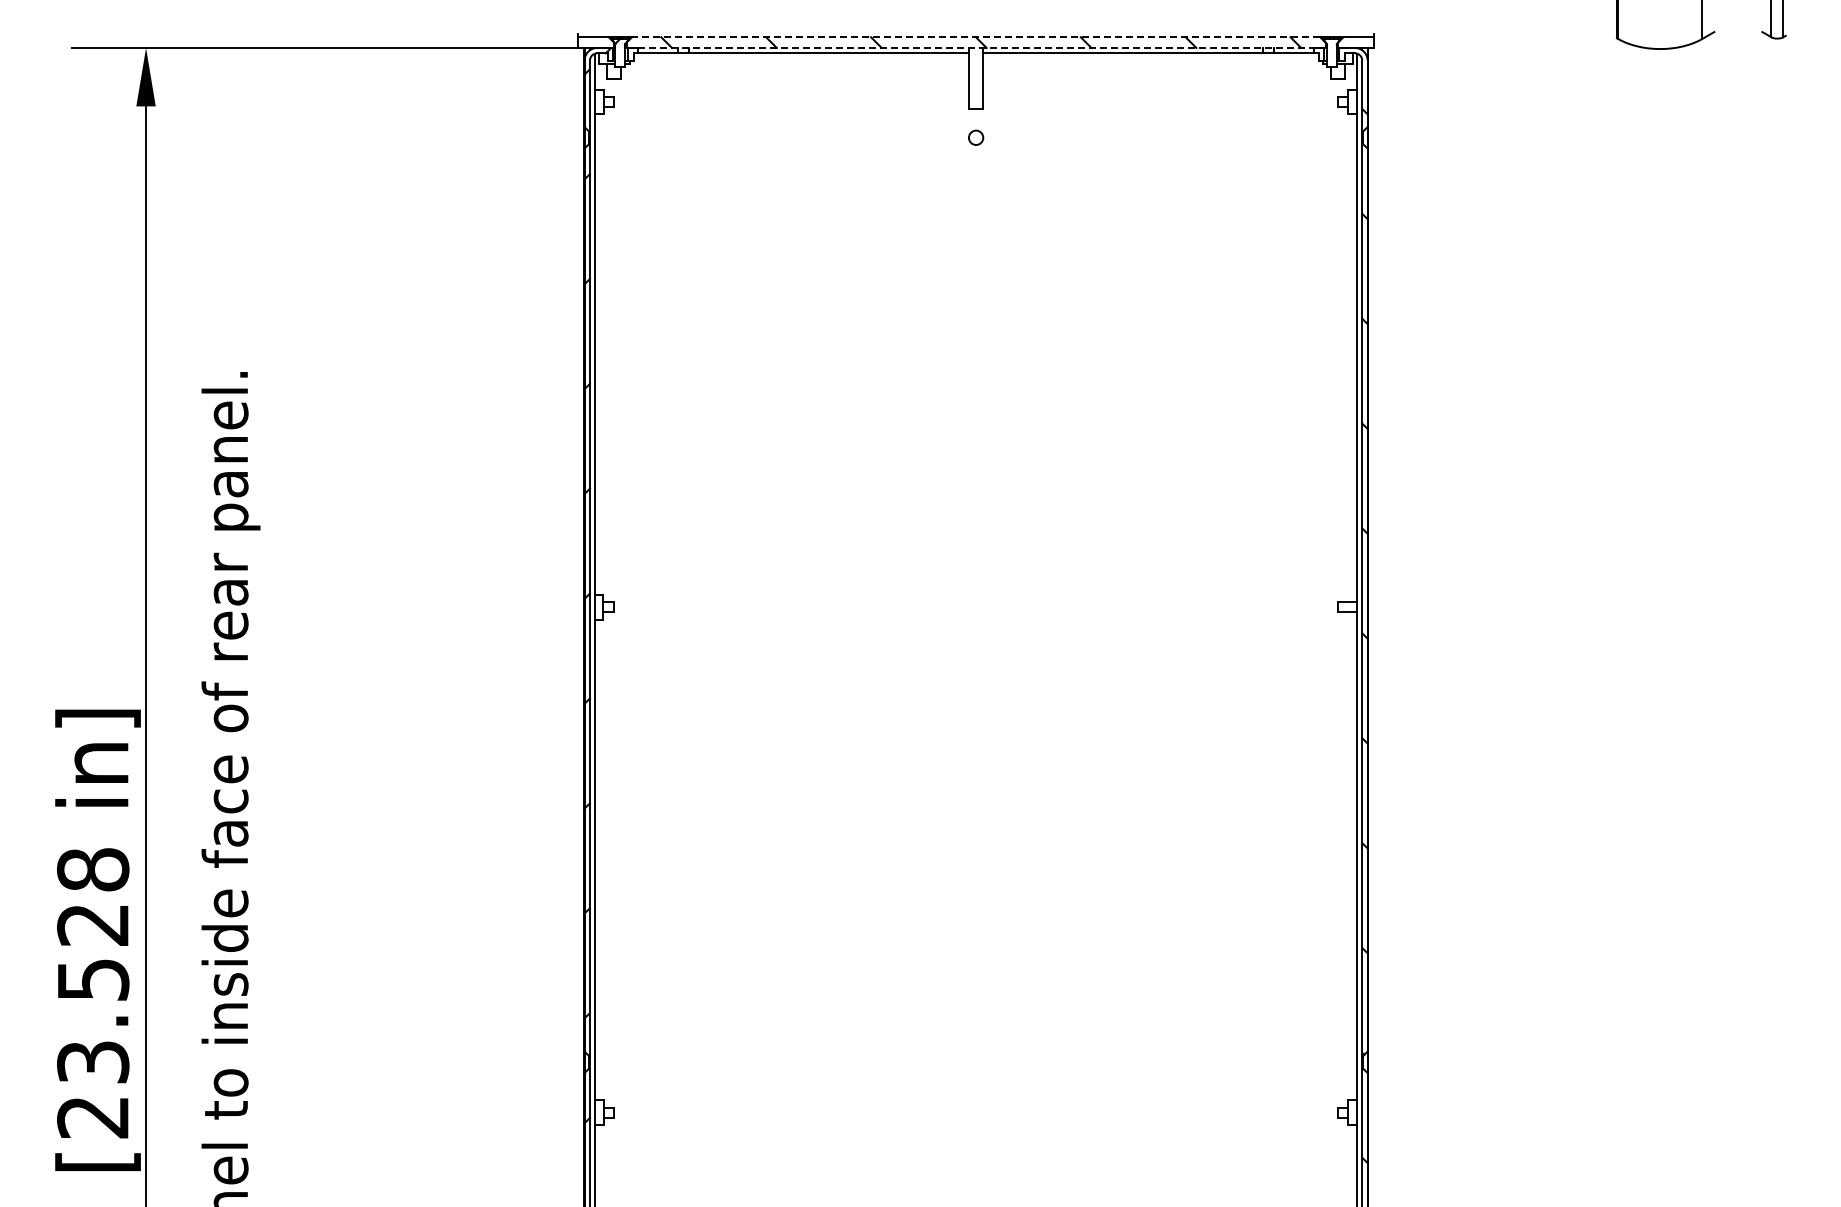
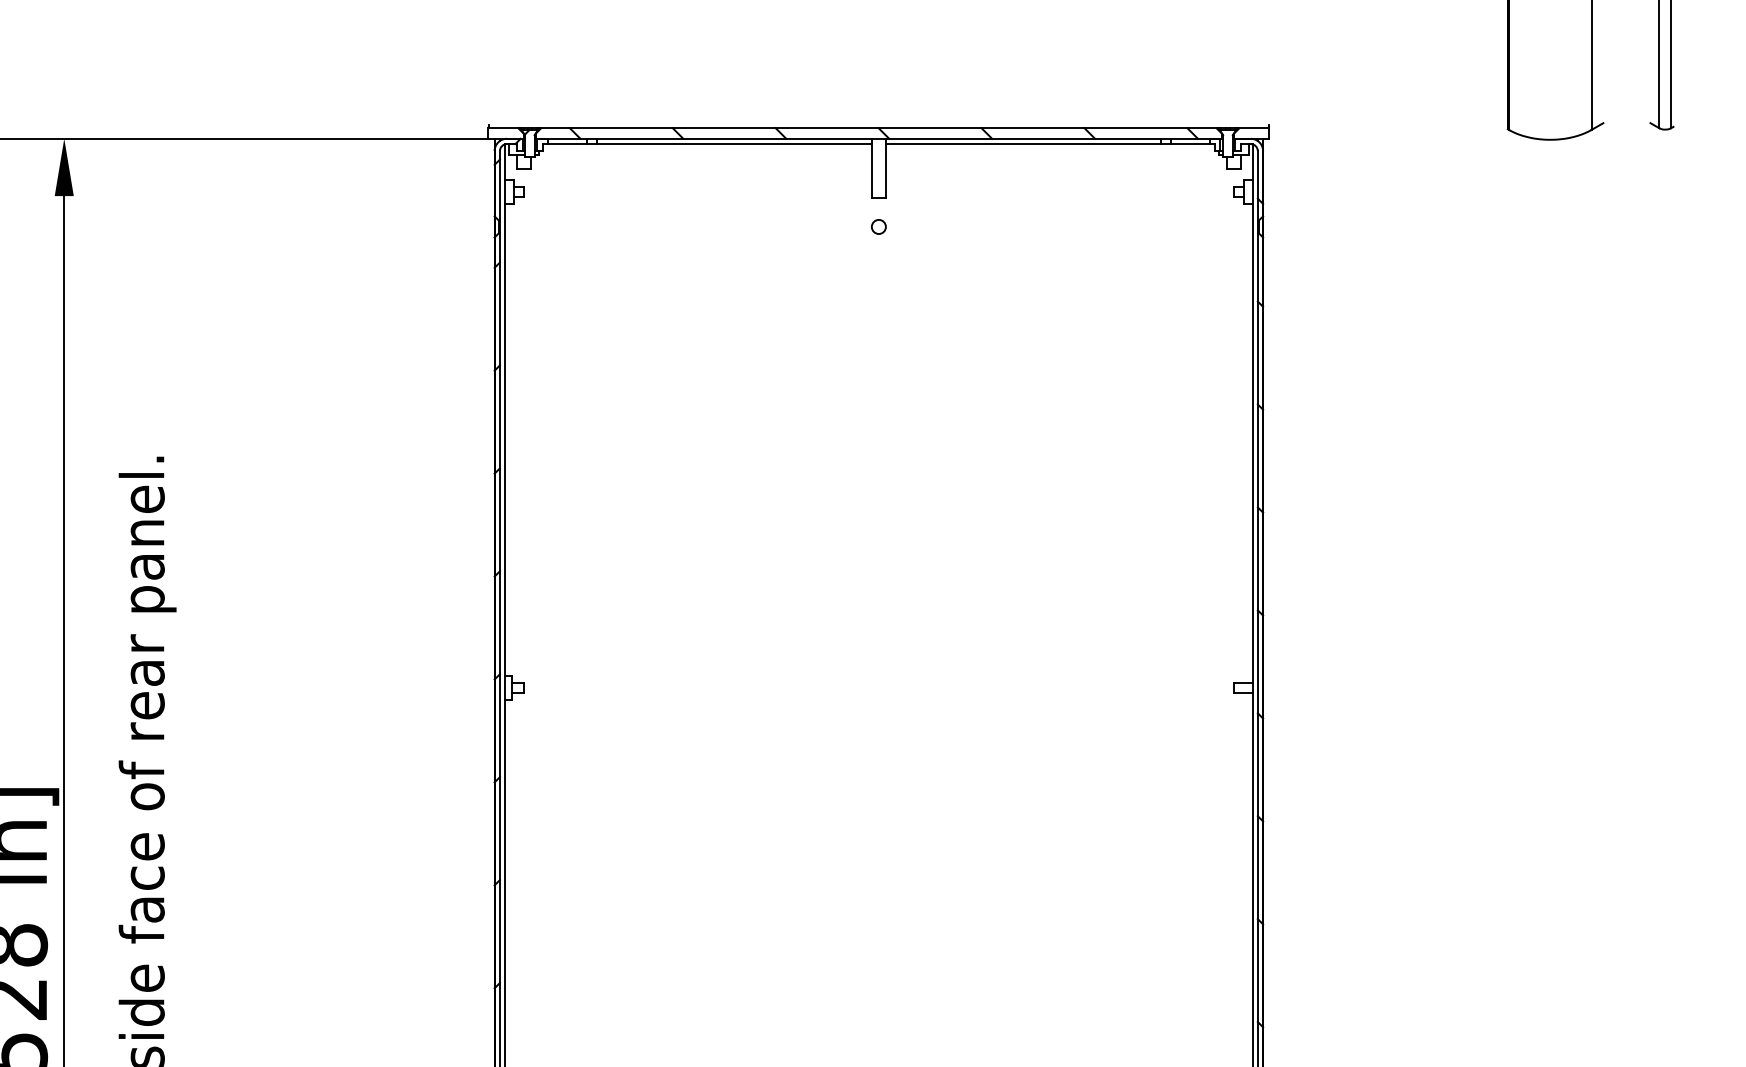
line: (975, 37) -> (878, 128), dashed -> solid
line: (976, 48) -> (879, 139), dashed -> solid

